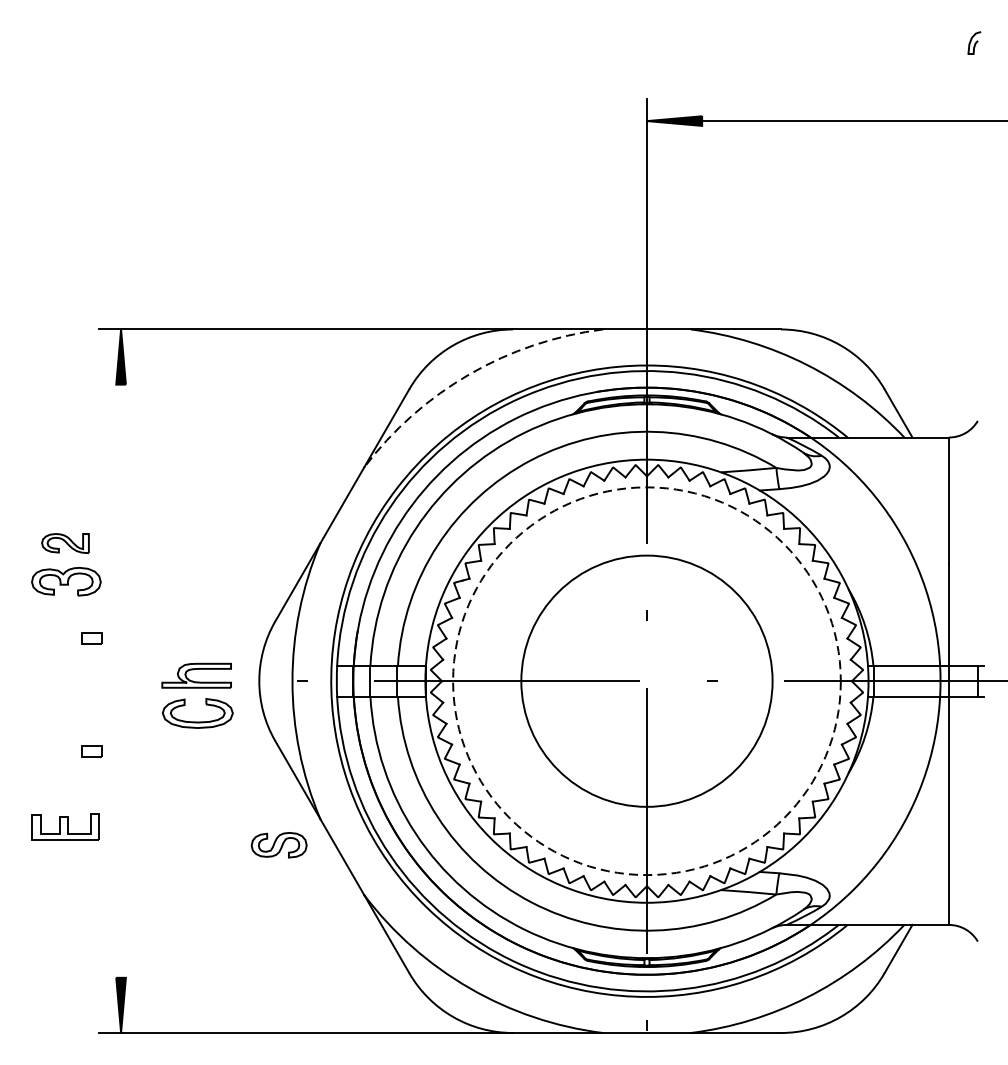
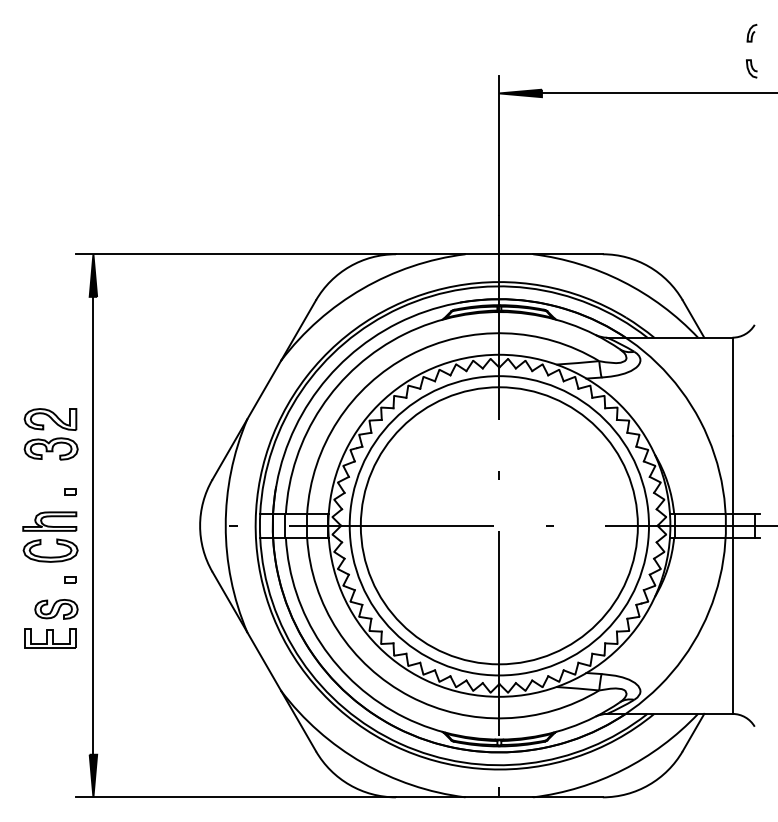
curve: (973, 88) -> (751, 68), added
arc: (469, 373) -> (362, 288), dashed -> solid
part: (65, 543) -> (50, 419), size x1.43
part: (91, 636) -> (70, 491), size x0.71
line: (121, 680) -> (93, 525), added
circle: (645, 680) -> (498, 525), size x1.43
circle: (647, 680) -> (499, 525), dashed -> solid
part: (197, 695) -> (50, 536), moved
part: (91, 750) -> (70, 579), size x0.71
part: (279, 845) -> (56, 609), moved

